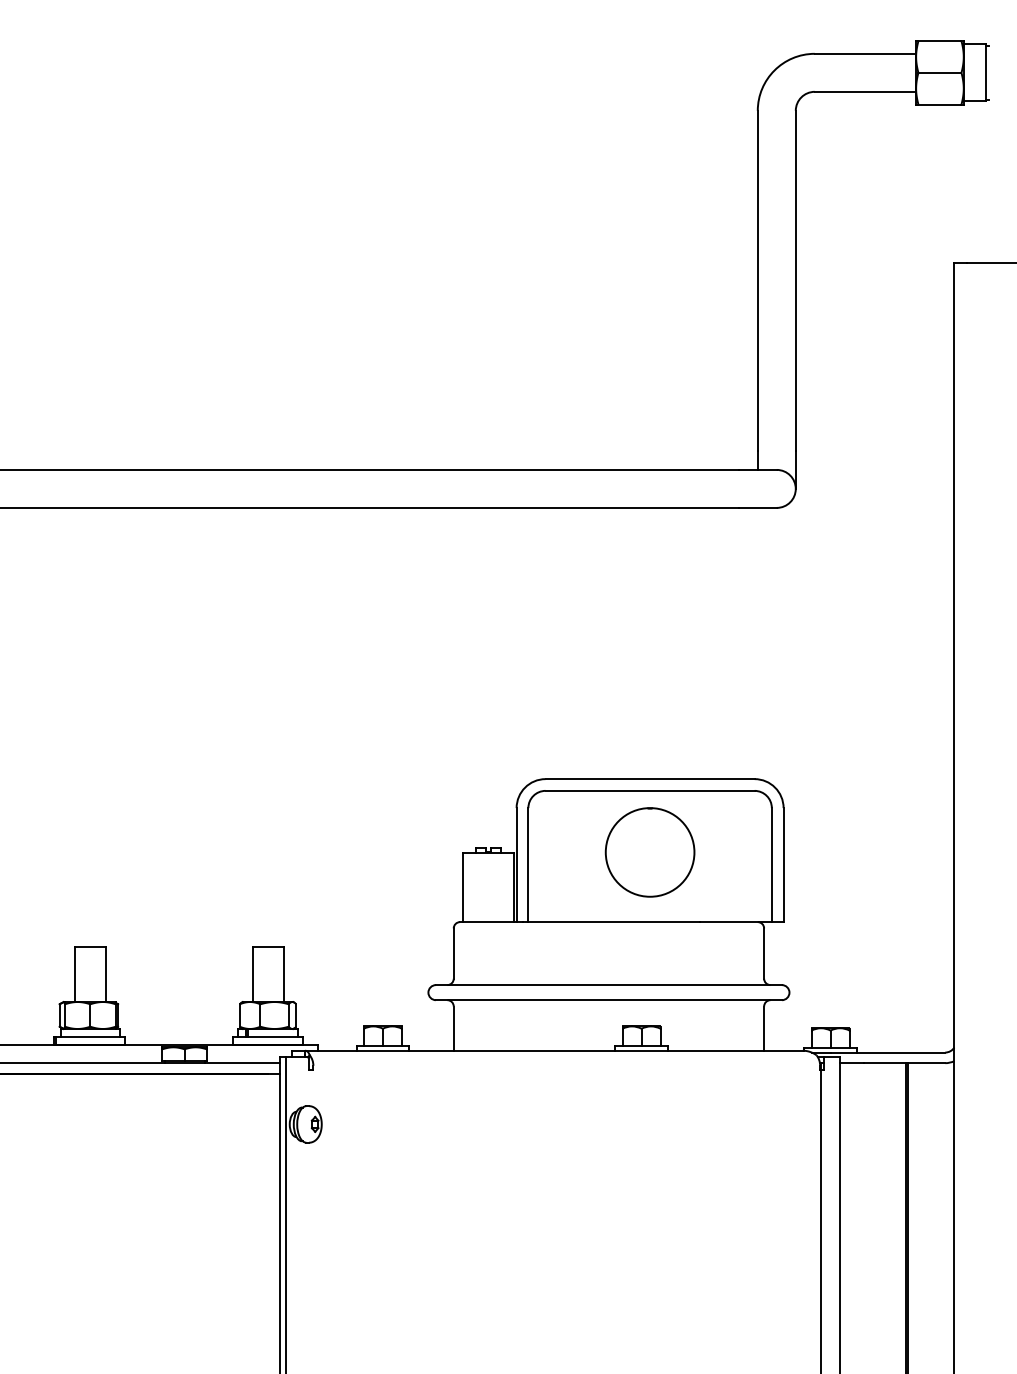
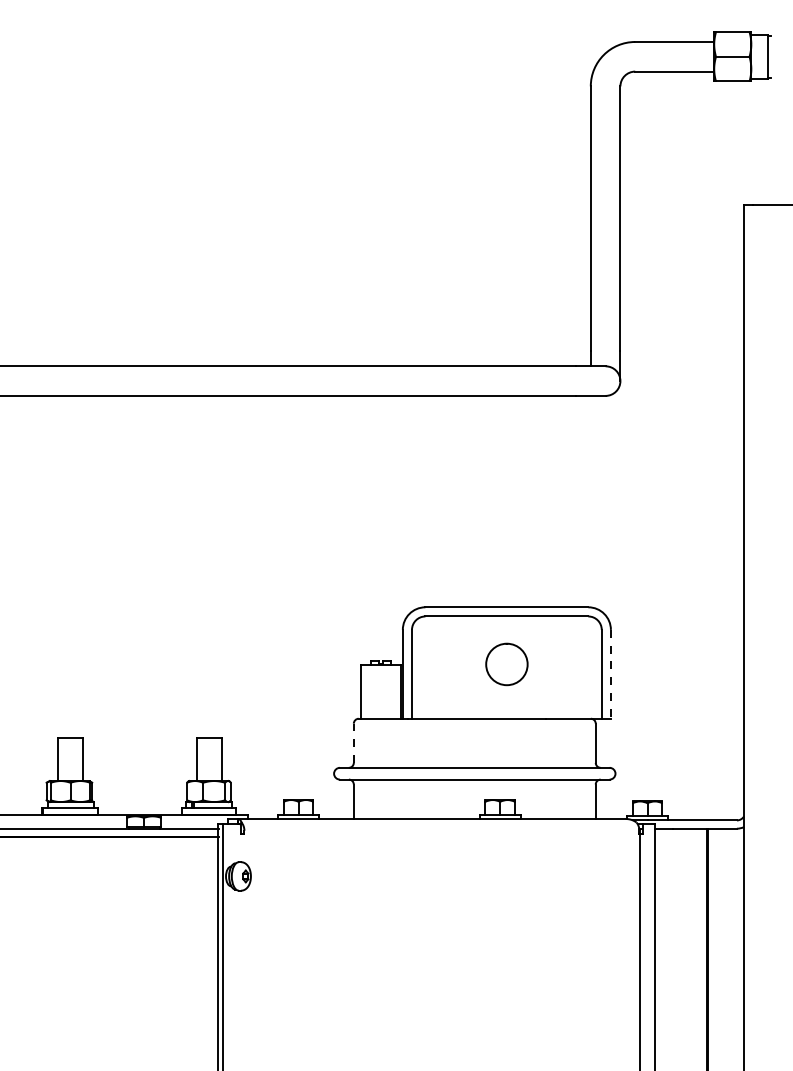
circle: (649, 852) -> (506, 664), size x0.6
line: (783, 865) -> (610, 674), solid -> dashed
line: (453, 953) -> (353, 743), solid -> dashed

